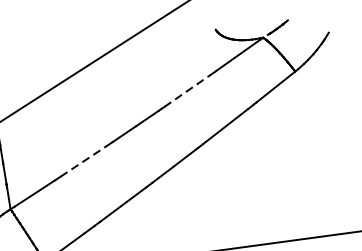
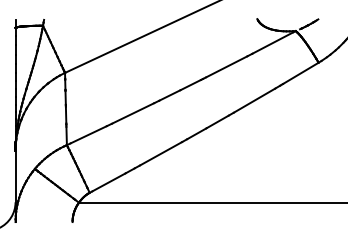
line: (188, 90) -> (227, 66), dashed -> solid
line: (84, 161) -> (133, 113), dashed -> solid

